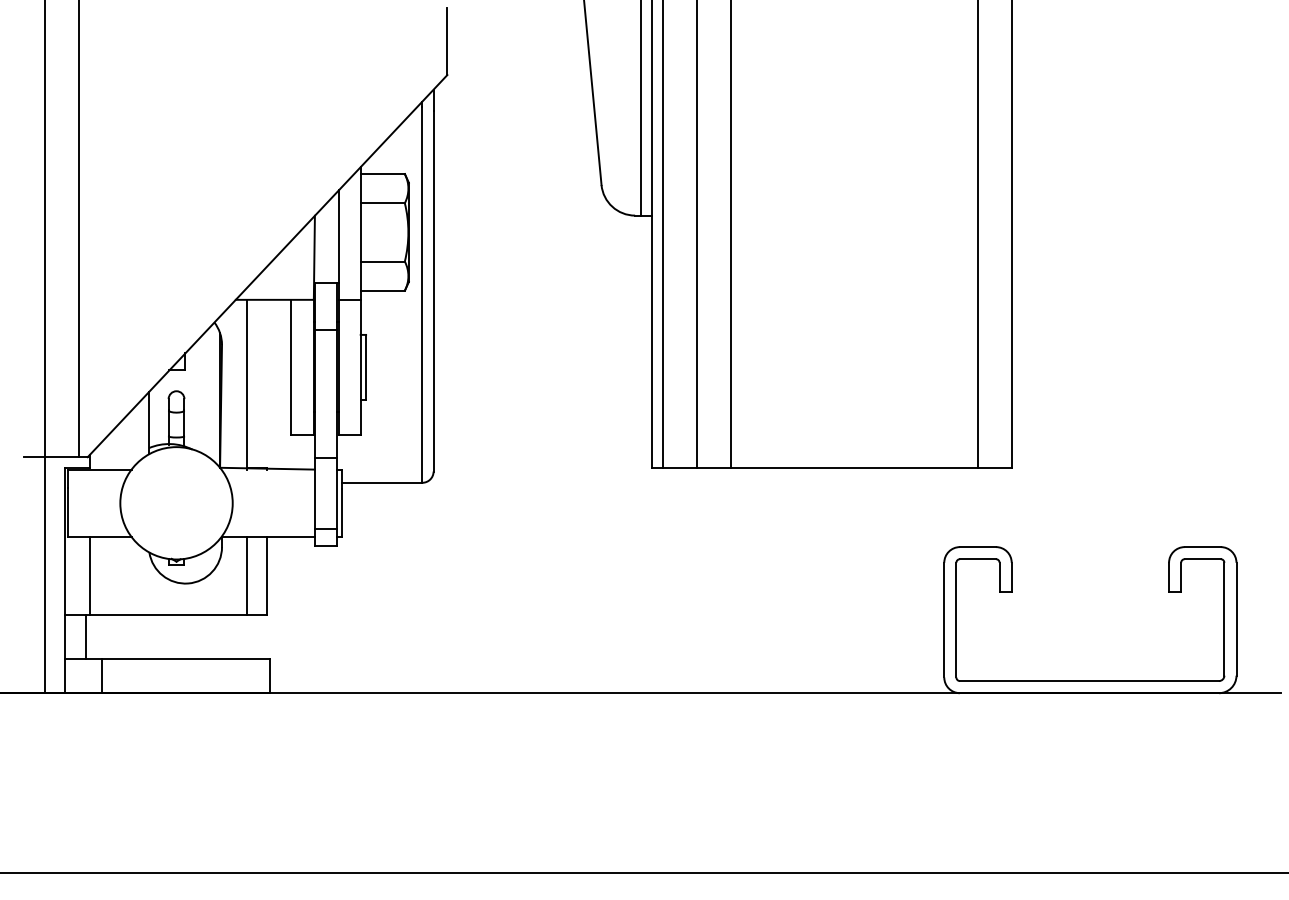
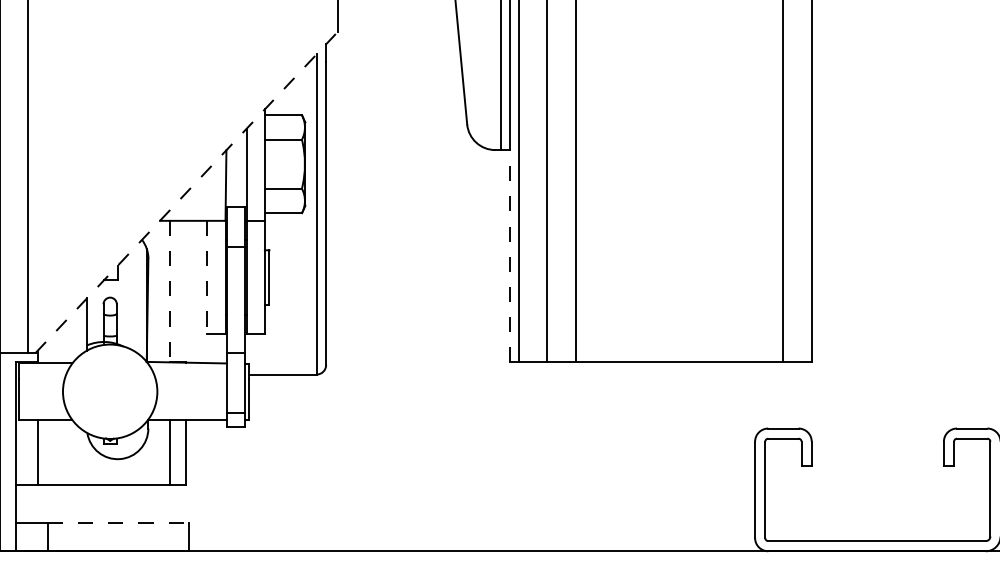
line: (267, 265) -> (186, 192), solid -> dashed
line: (652, 341) -> (509, 255), solid -> dashed
line: (291, 367) -> (206, 277), solid -> dashed
line: (247, 384) -> (169, 291), solid -> dashed
line: (86, 636) -> (34, 503), removed
line: (186, 659) -> (118, 522), solid -> dashed

